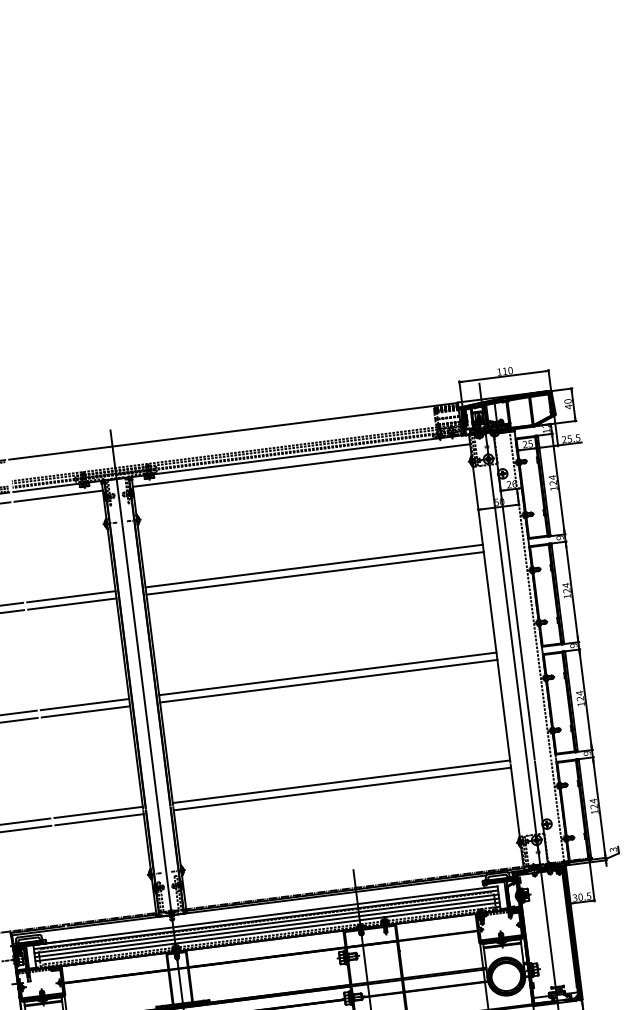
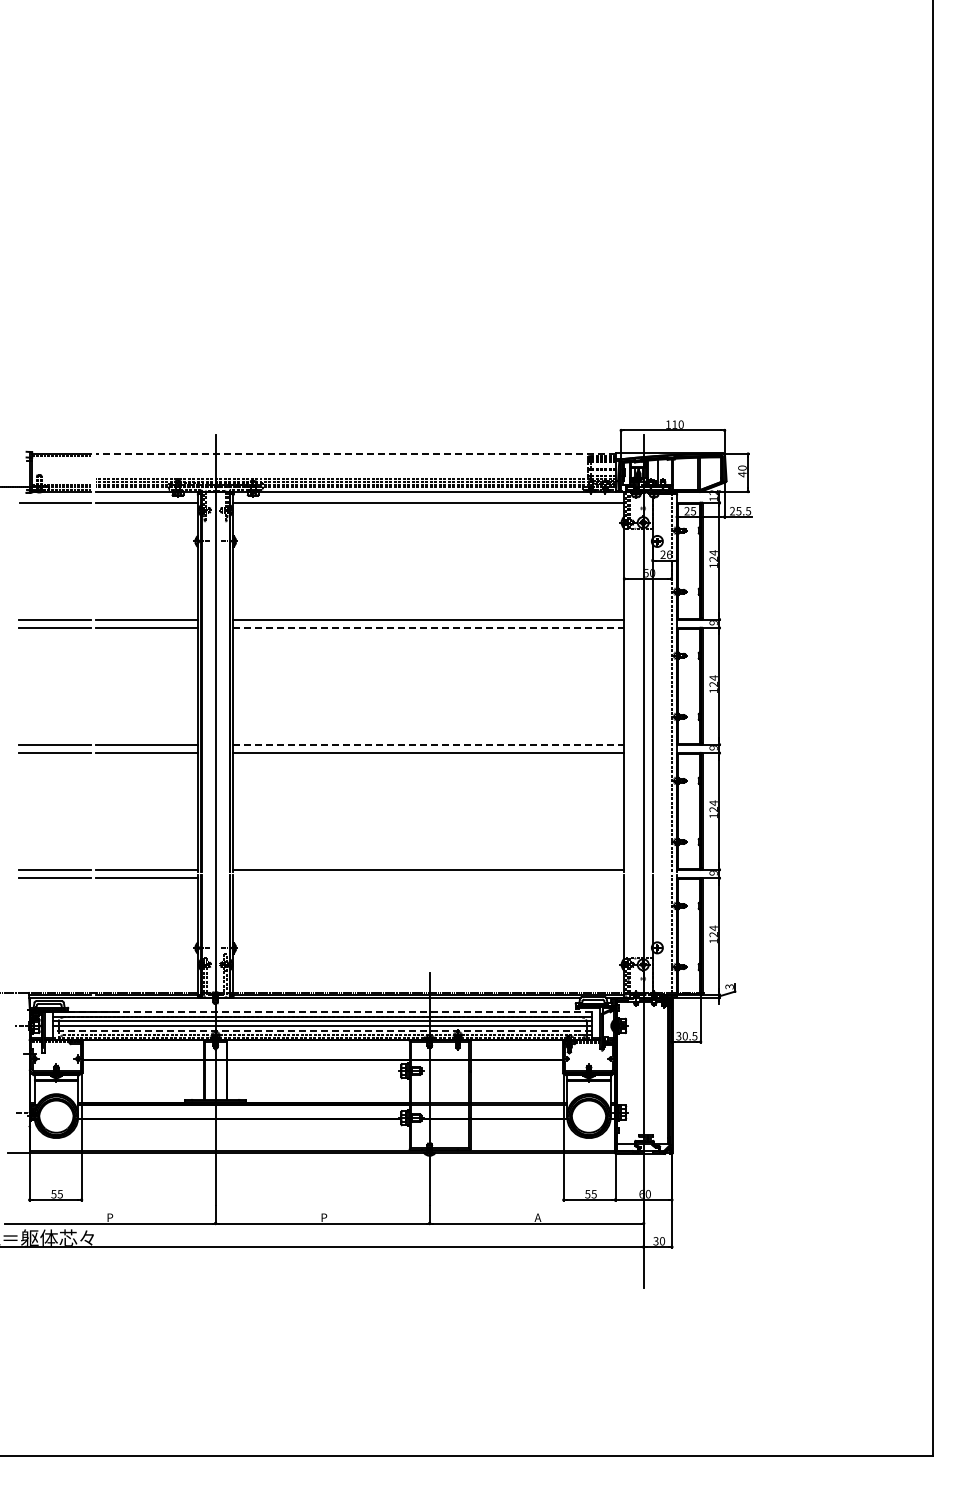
line: (232, 430) -> (355, 453), solid -> dashed
line: (314, 573) -> (428, 628), solid -> dashed
line: (327, 673) -> (428, 744), solid -> dashed
line: (342, 789) -> (428, 878), removed
line: (265, 915) -> (322, 1011), solid -> dashed
line: (267, 931) -> (322, 1030), solid -> dashed

